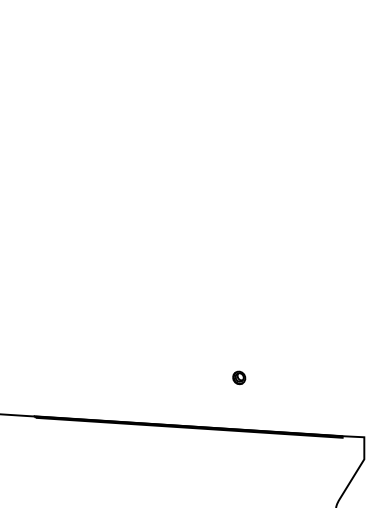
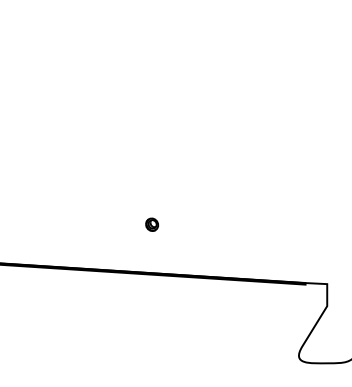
part: (239, 377) -> (152, 224), moved

